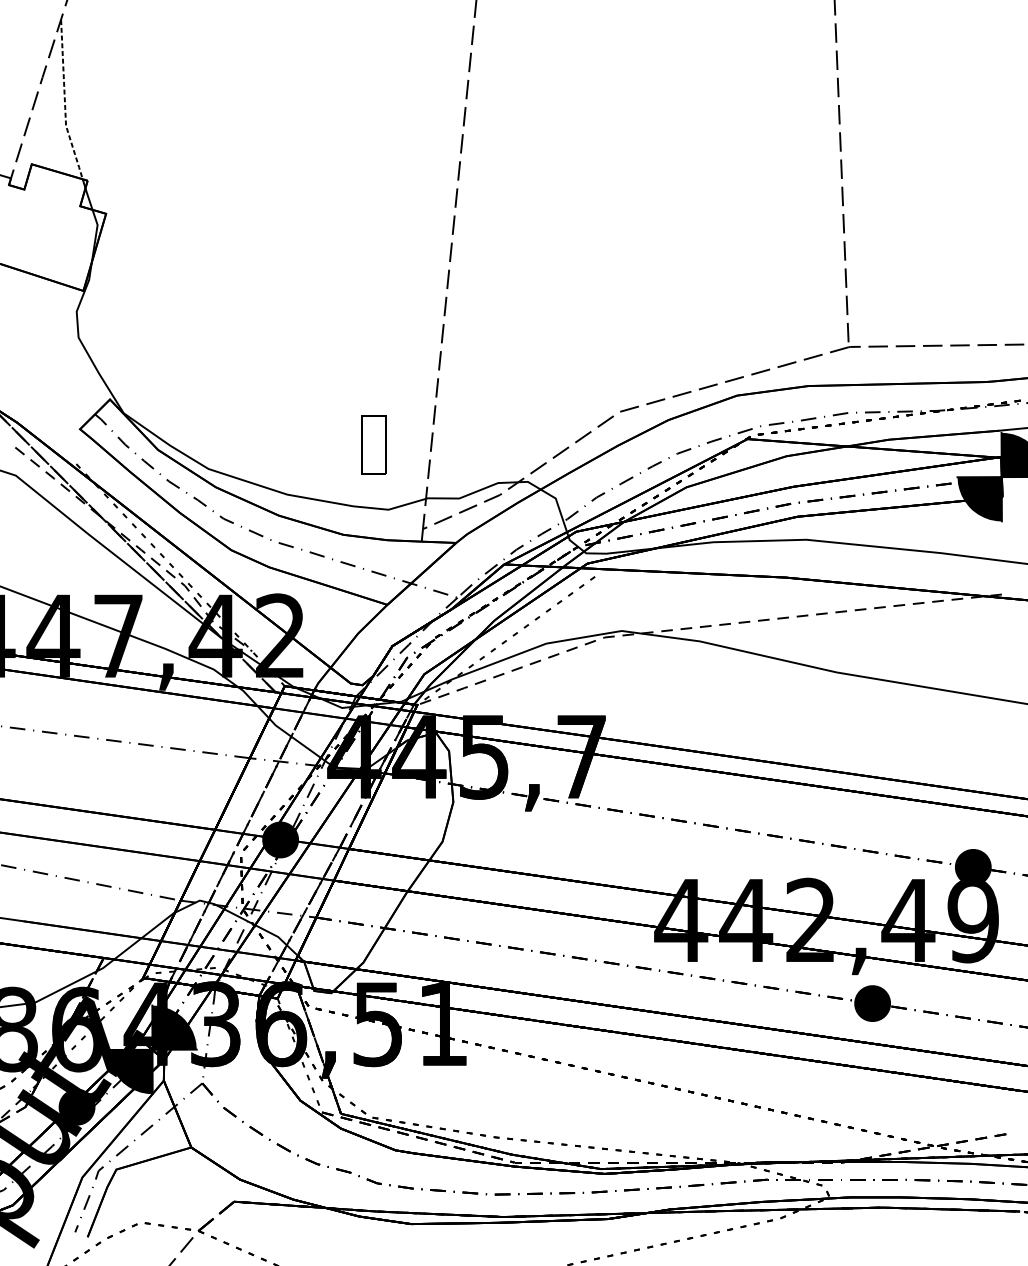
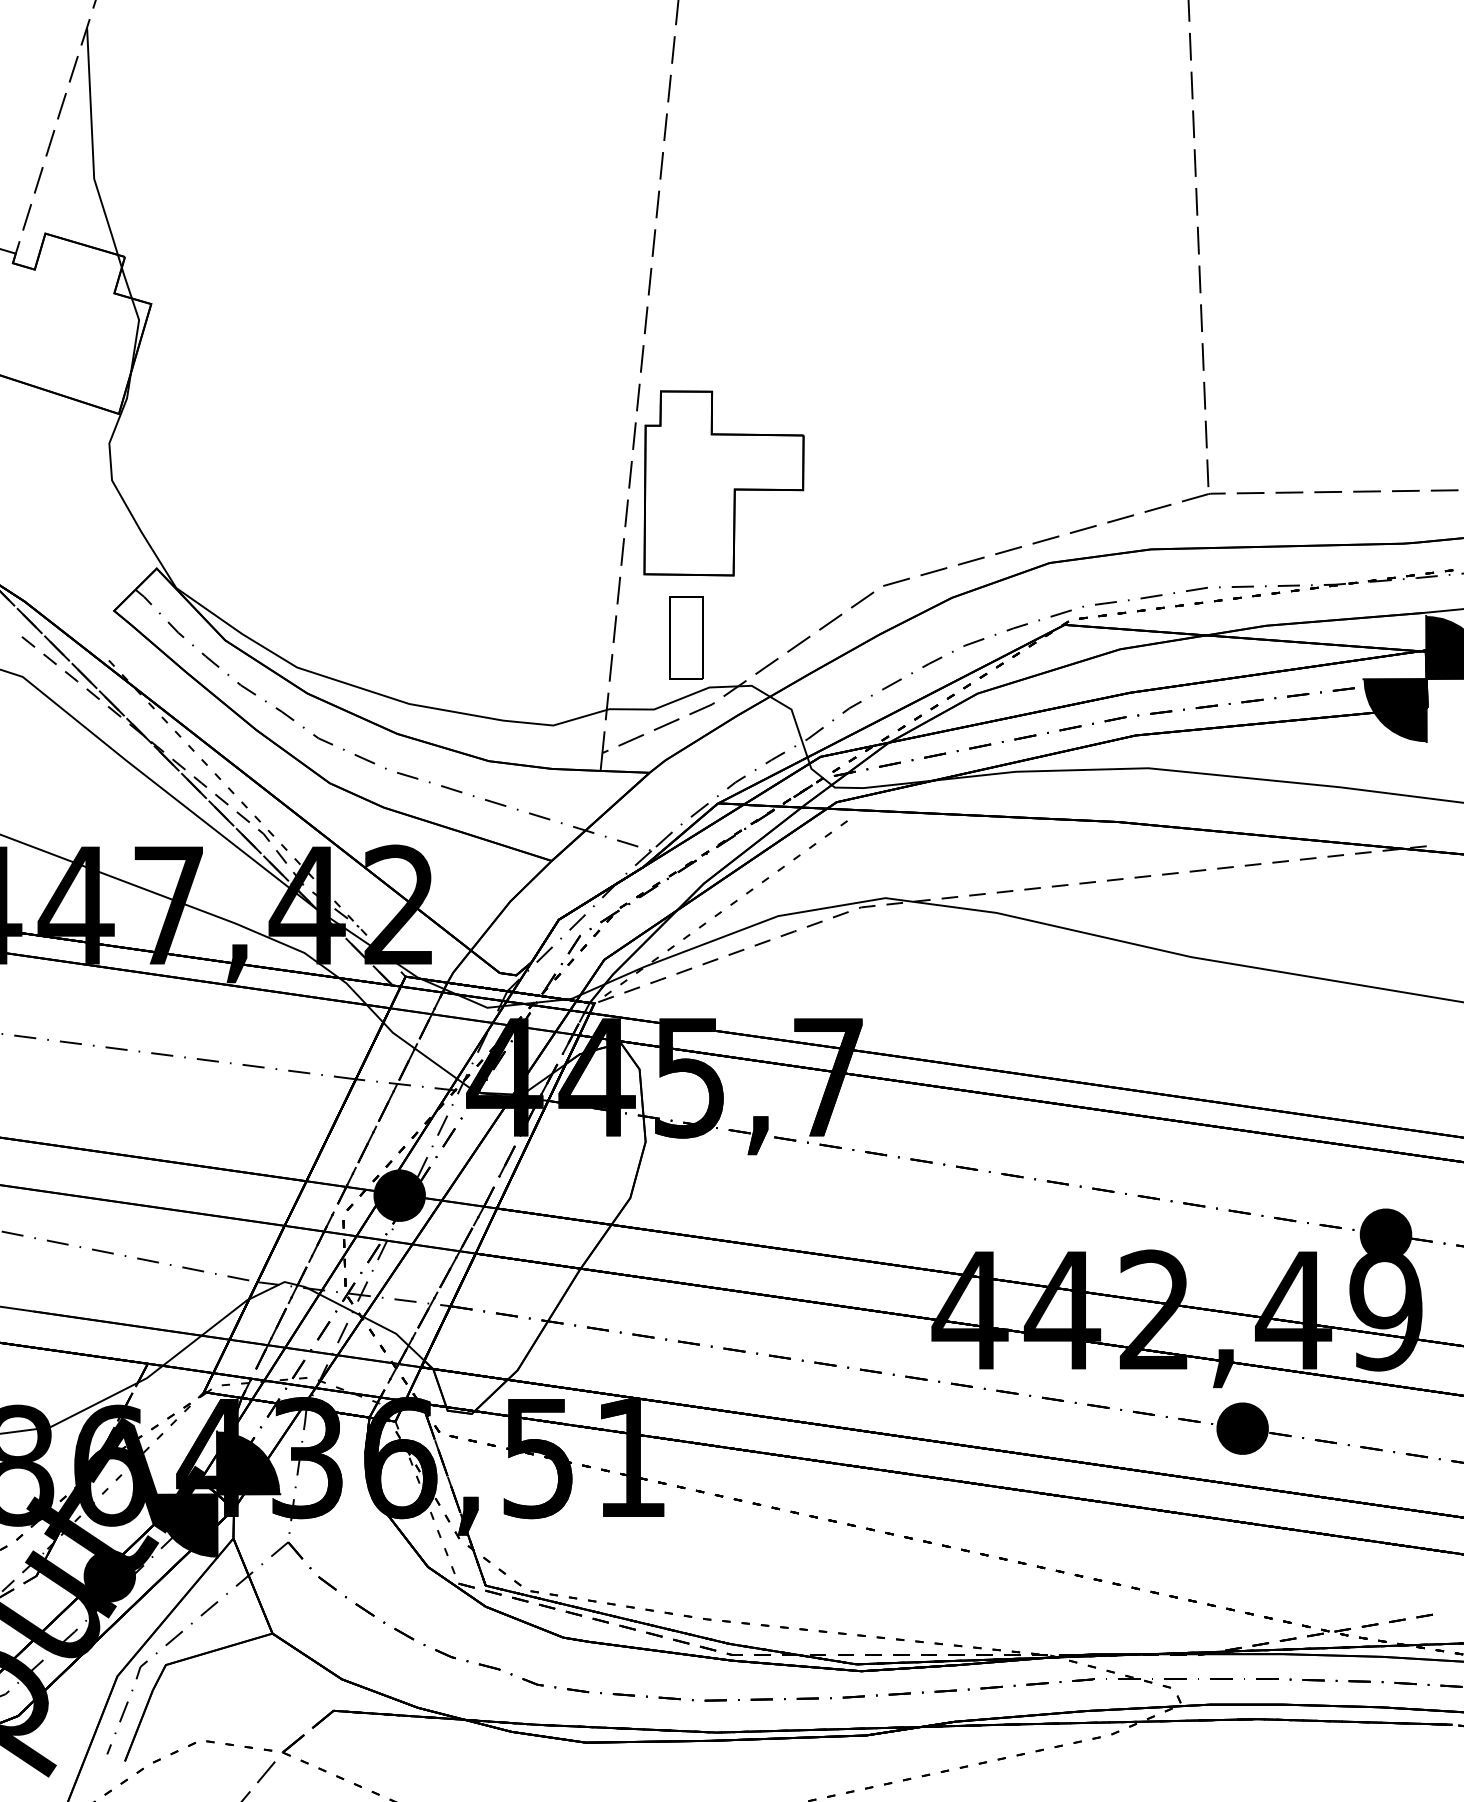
line: (64, 102) -> (92, 145), dashed -> solid
part: (508, 339) -> (723, 483), added
part: (373, 445) -> (686, 637), moved

